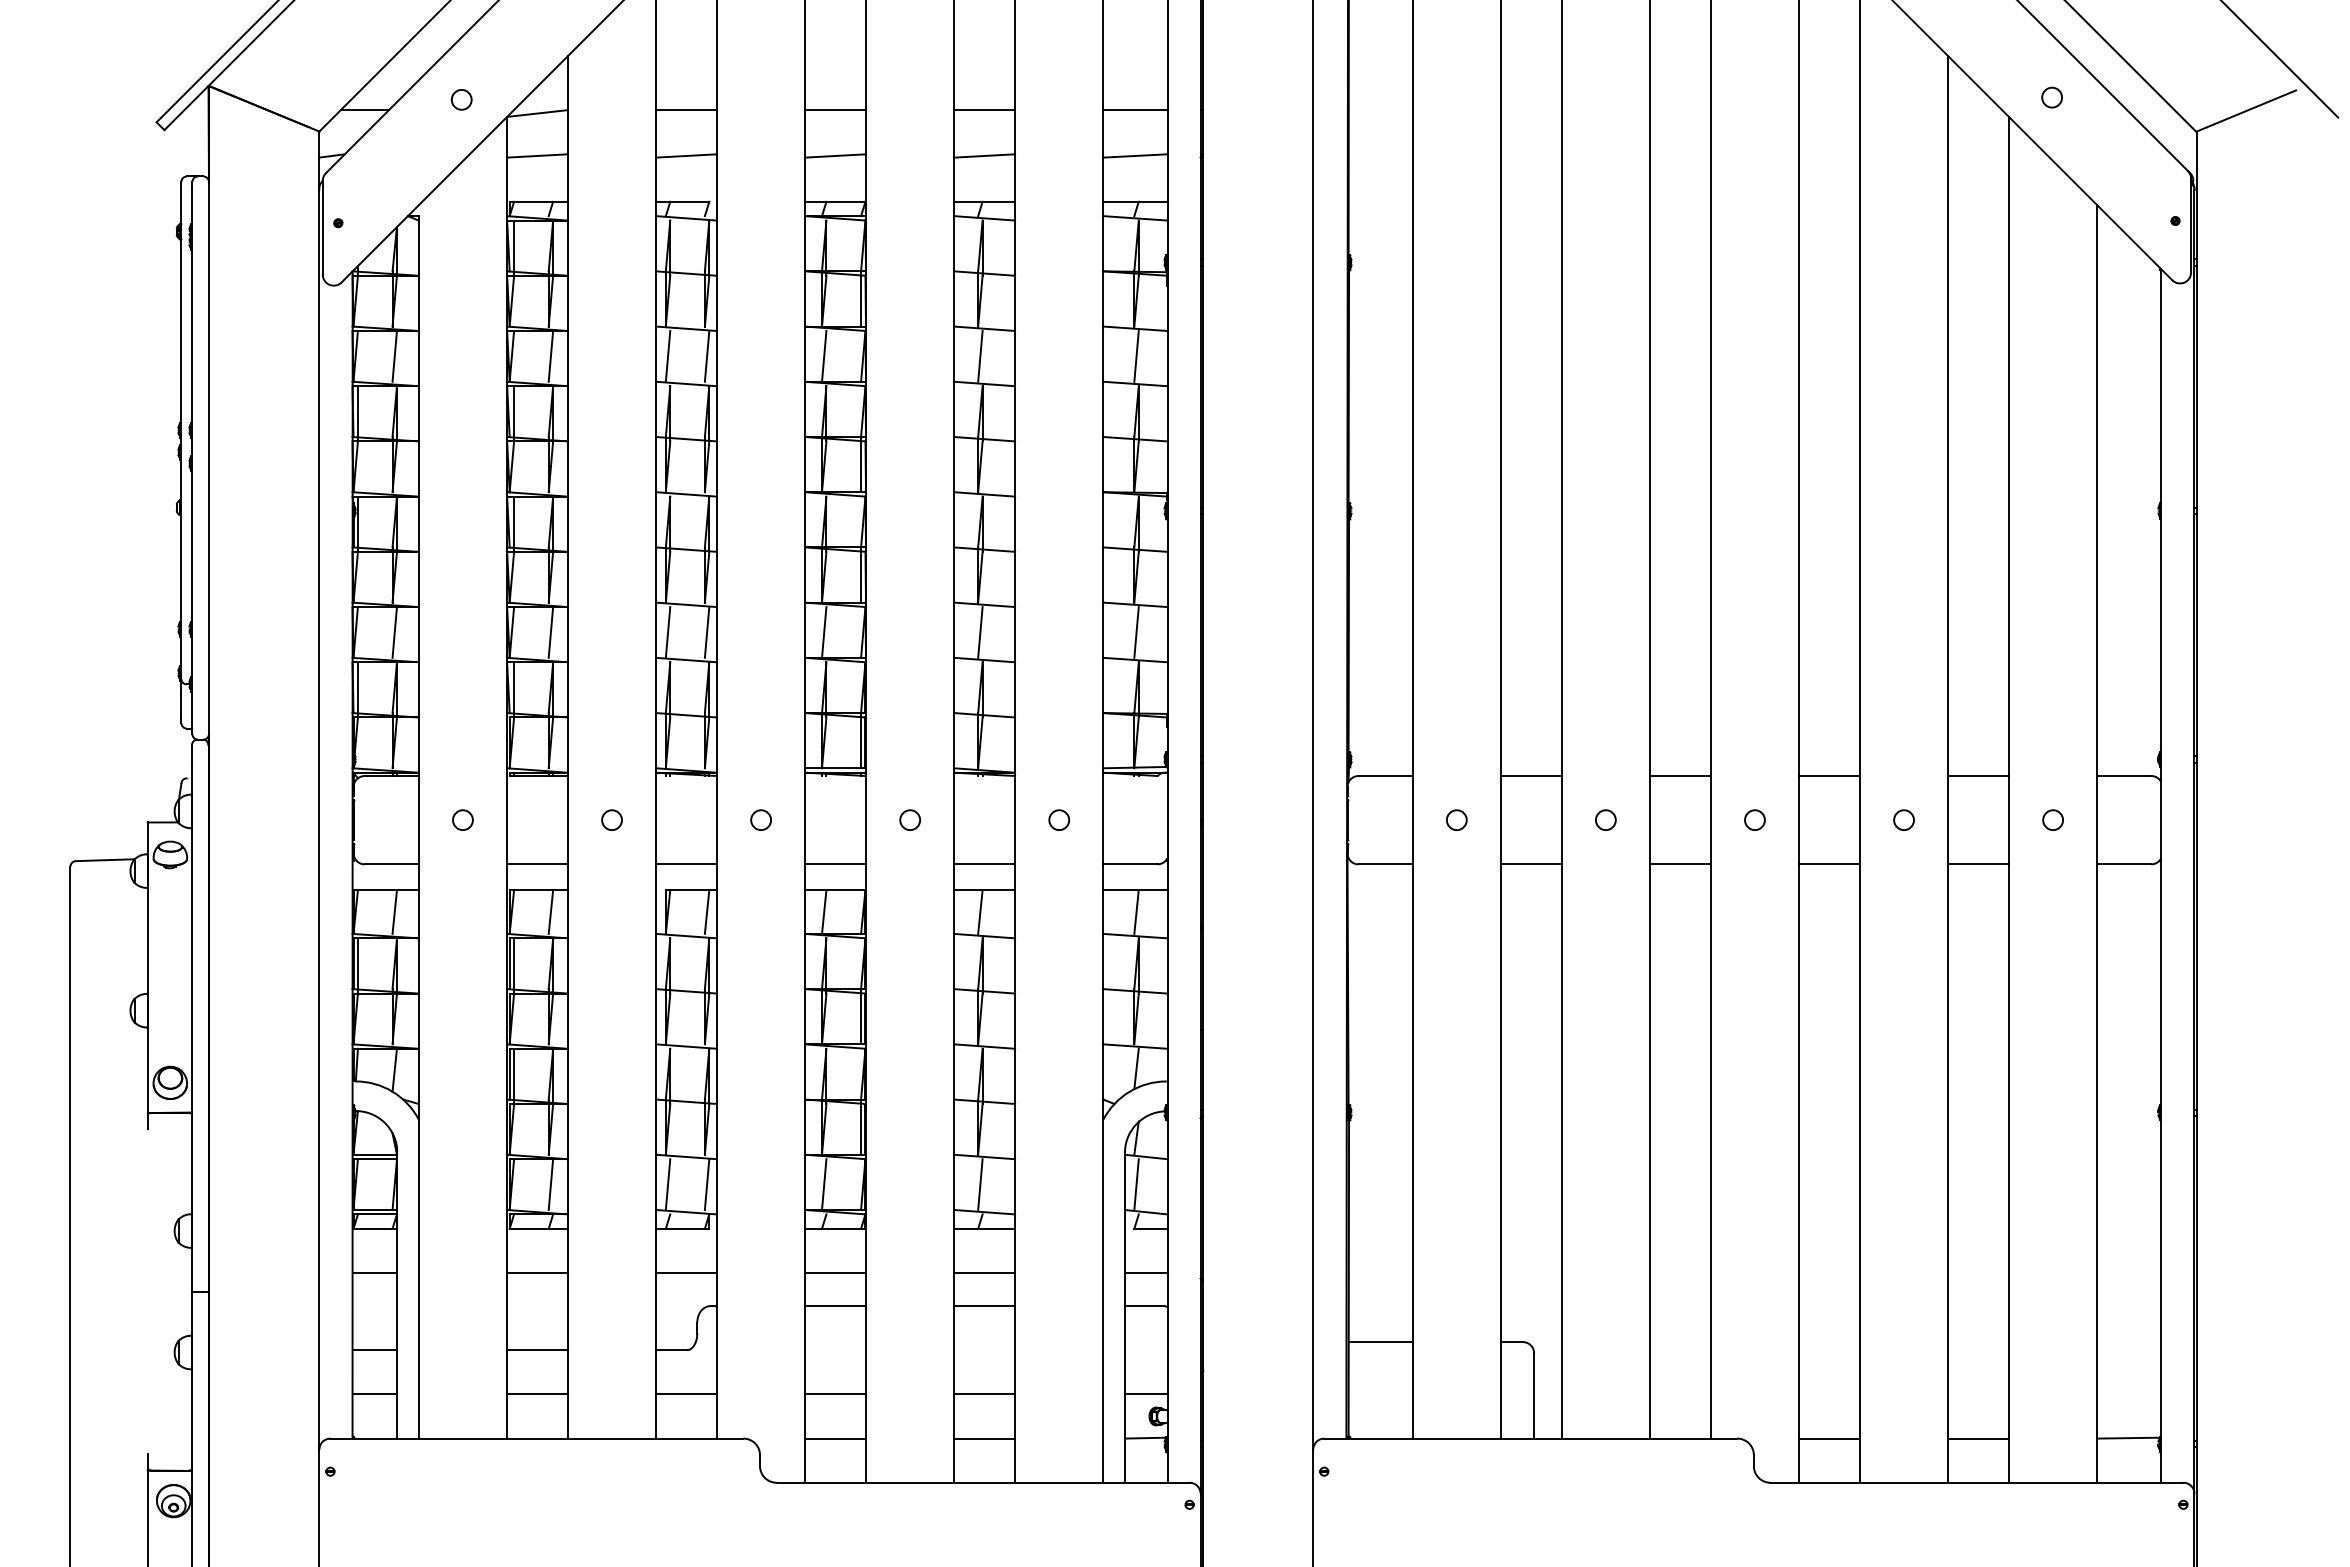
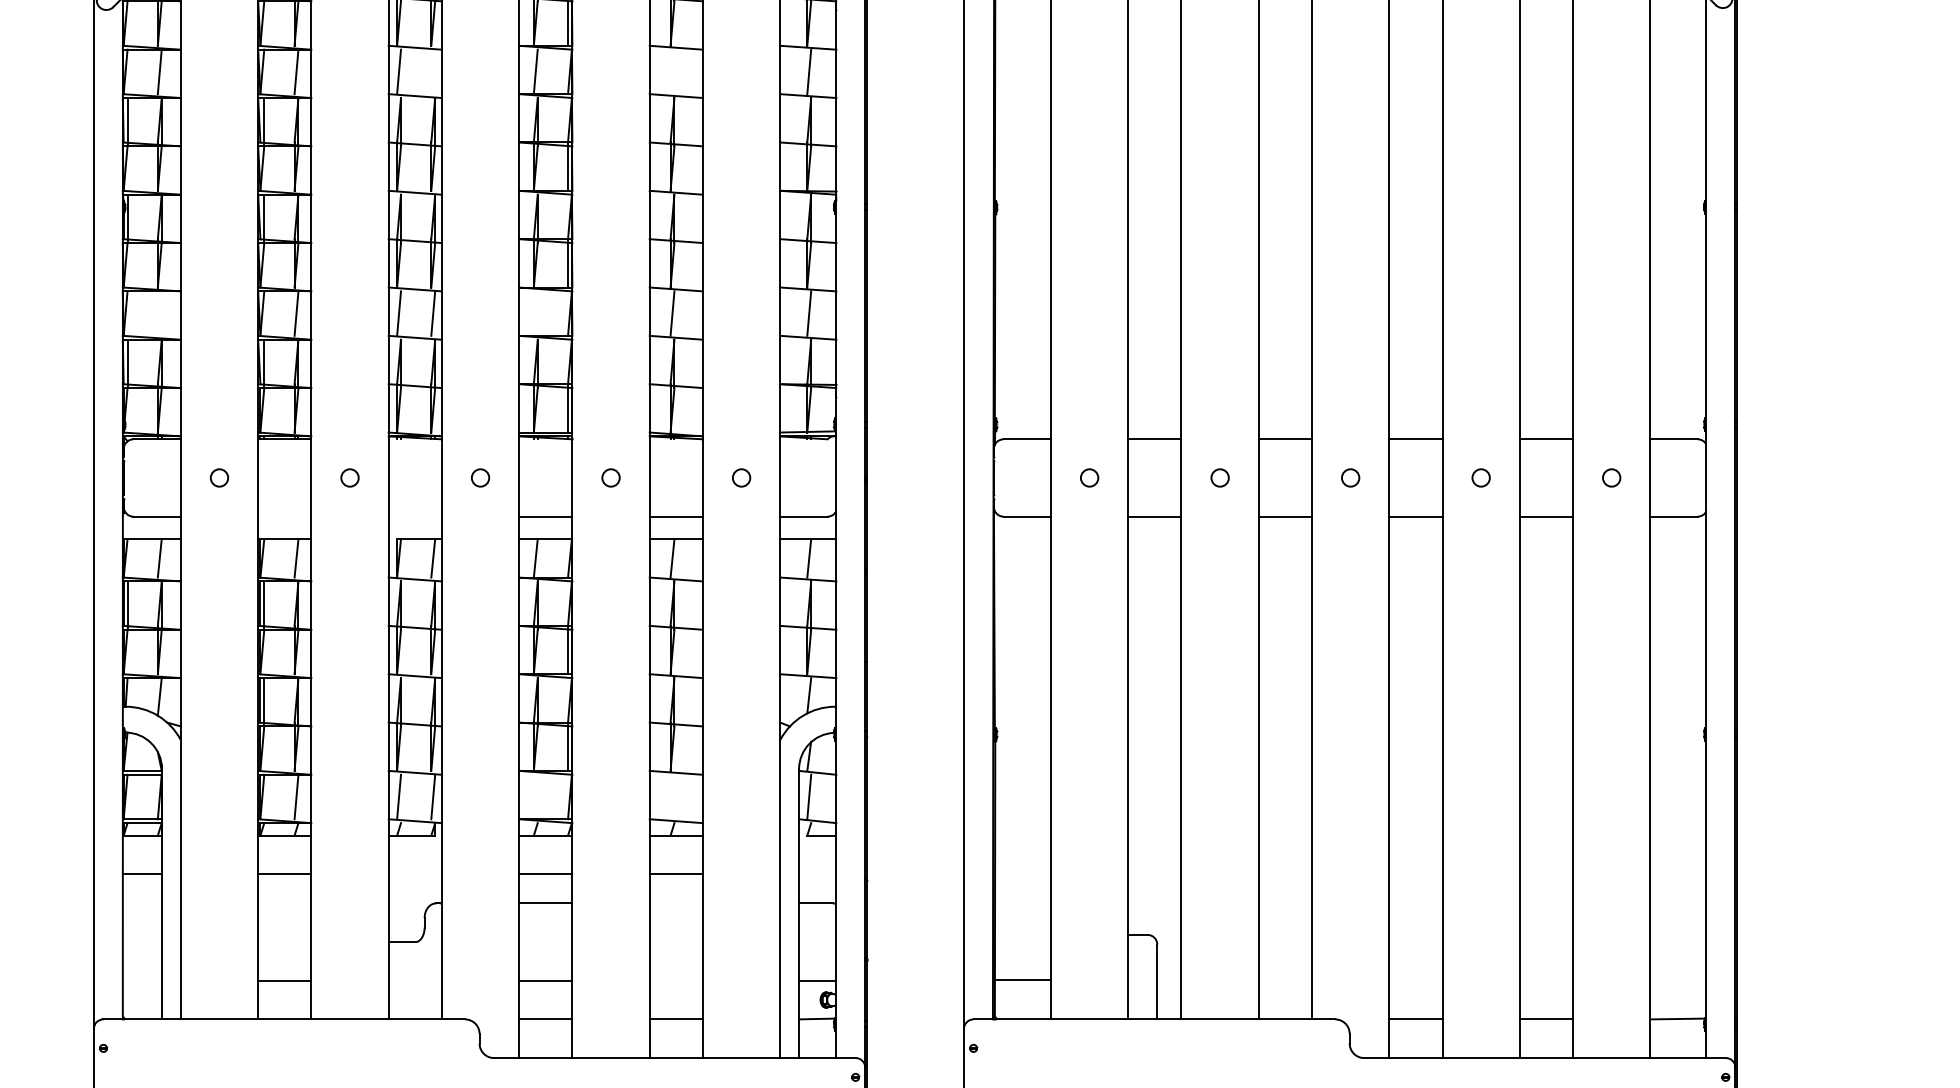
line: (706, 356) -> (432, 72), removed
line: (980, 356) -> (672, 72), removed
line: (394, 632) -> (159, 313), removed
line: (824, 632) -> (536, 313), removed
line: (537, 864) -> (284, 516), removed
line: (686, 864) -> (415, 516), removed
line: (824, 1184) -> (536, 796), removed
line: (980, 1184) -> (672, 796), removed
line: (686, 1272) -> (415, 873), removed
line: (1145, 1272) -> (817, 873), removed
line: (984, 1306) -> (676, 903), removed
line: (1380, 1342) -> (1022, 979), moved
line: (374, 1350) -> (142, 942), removed
line: (537, 1350) -> (284, 942), removed
line: (374, 1394) -> (142, 980), removed
line: (686, 1394) -> (415, 980), removed
line: (984, 1394) -> (676, 980), removed

